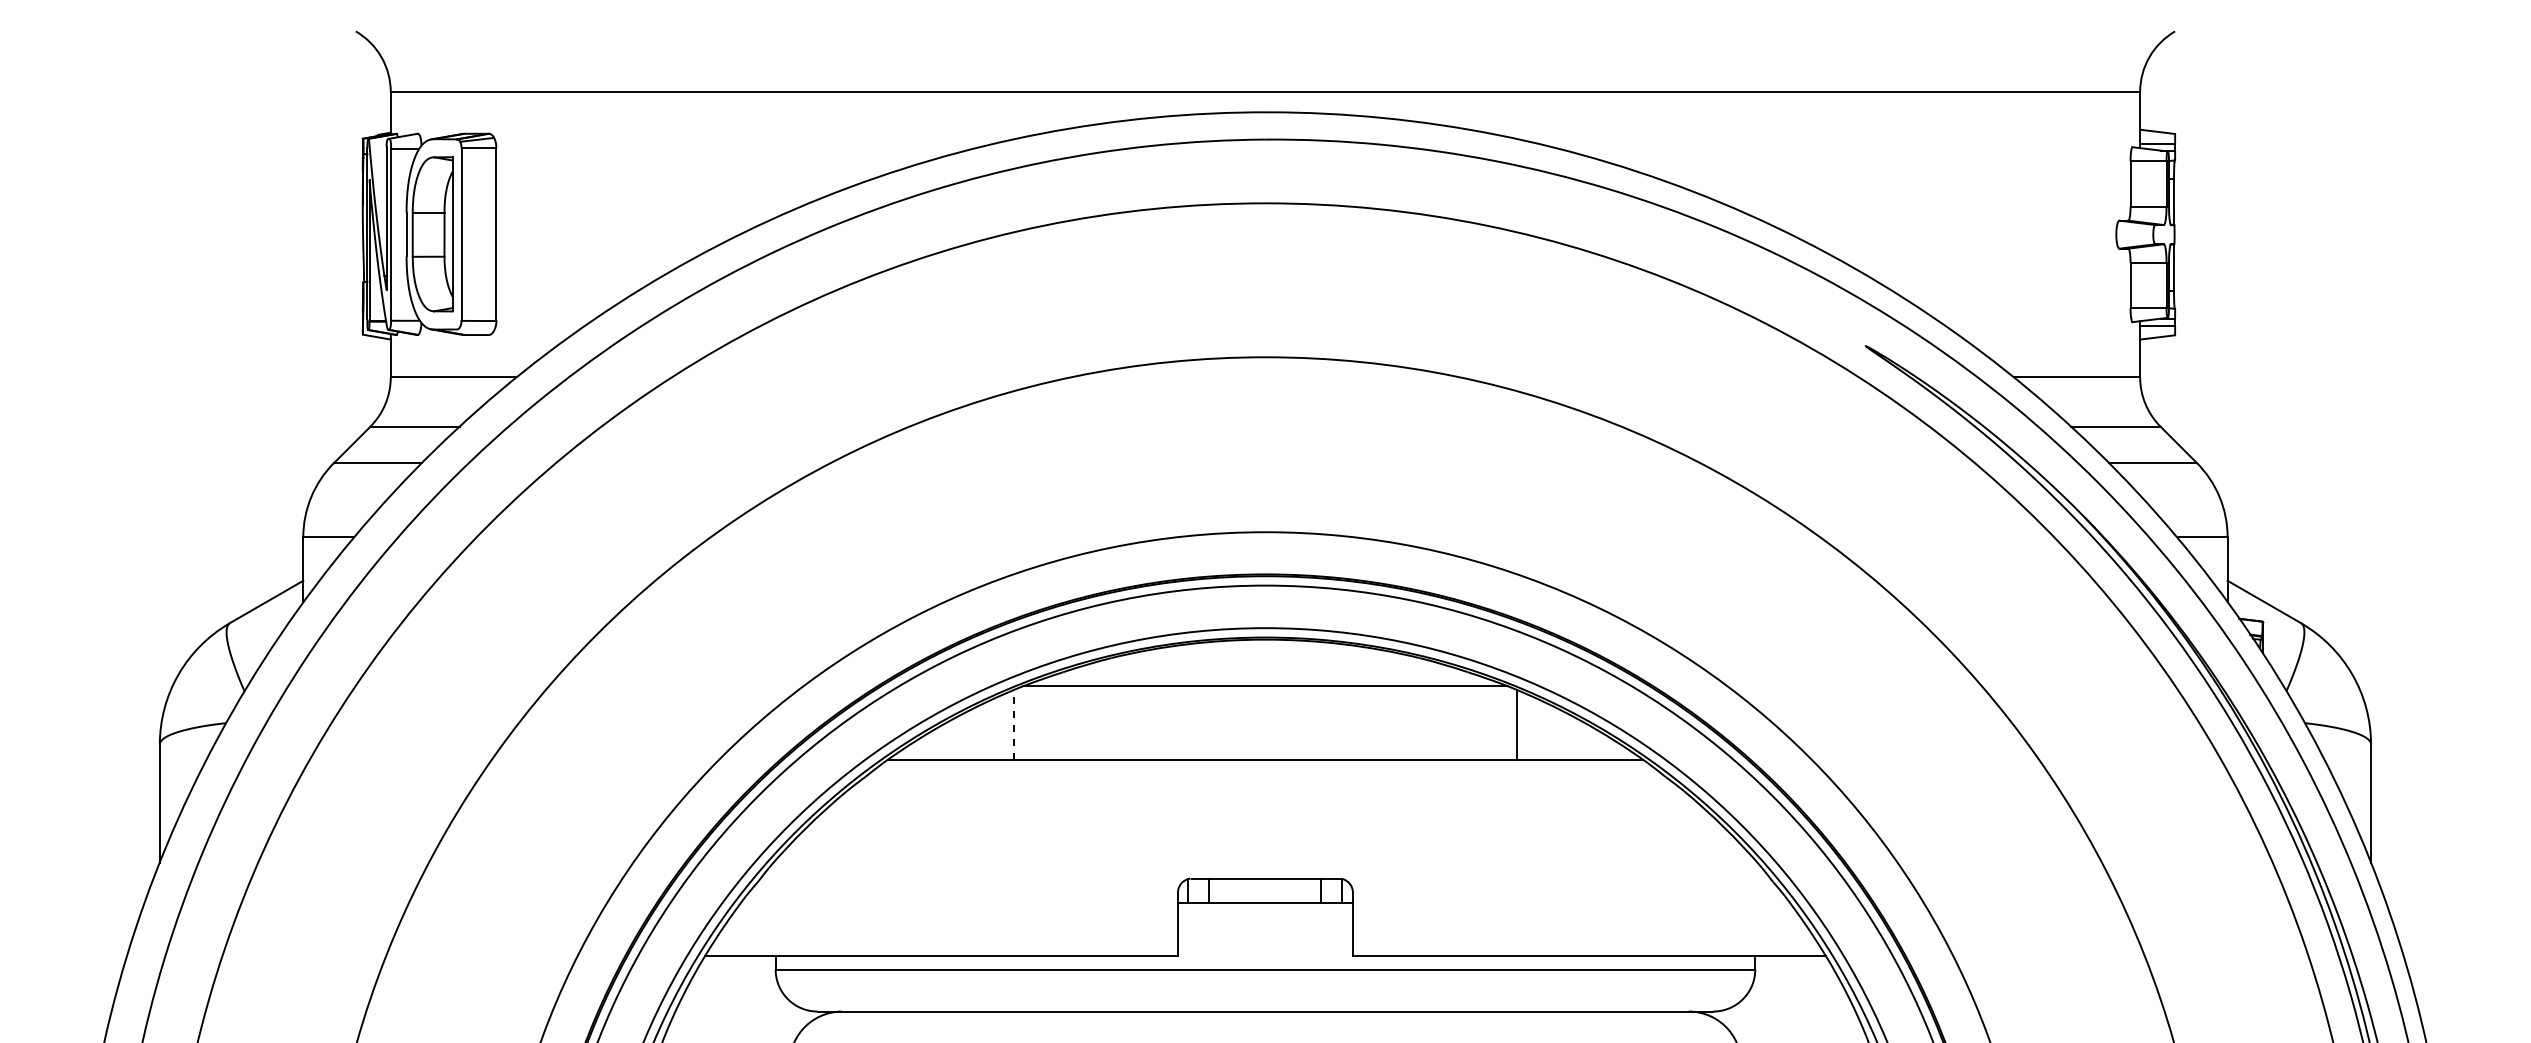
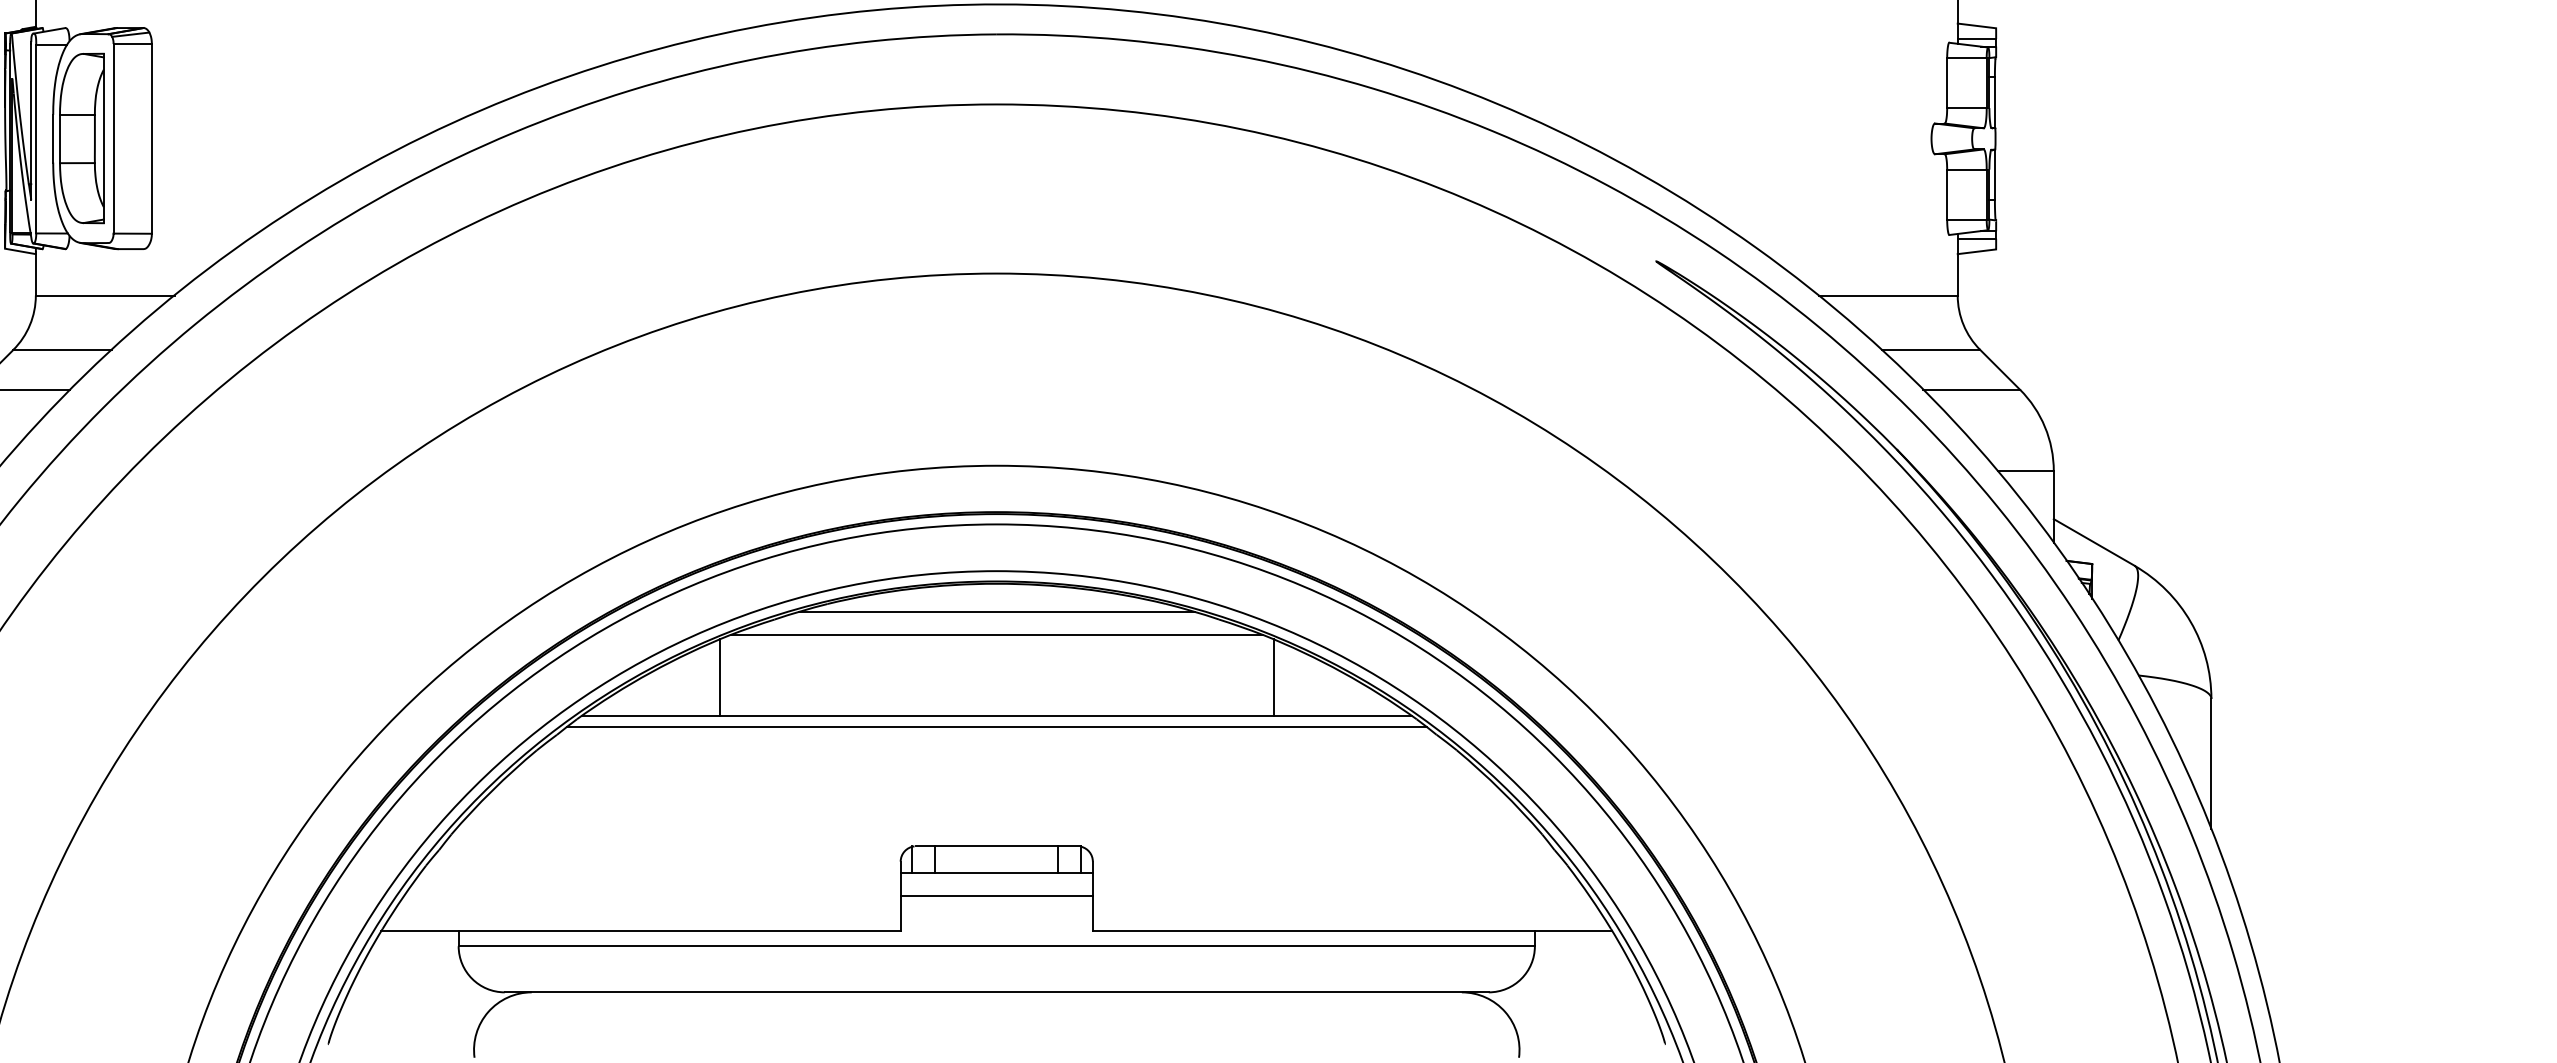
line: (1265, 665) -> (996, 612), added
line: (1013, 724) -> (719, 676), dashed -> solid
line: (1265, 770) -> (996, 727), added
line: (1264, 924) -> (995, 896), added

